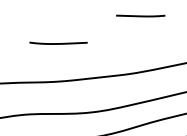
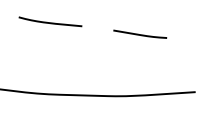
line: (58, 43) -> (50, 22), moved

